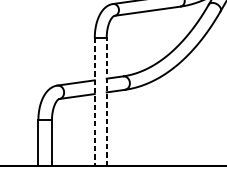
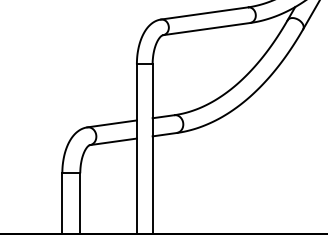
line: (94, 102) -> (136, 149), dashed -> solid
line: (106, 102) -> (152, 149), dashed -> solid

